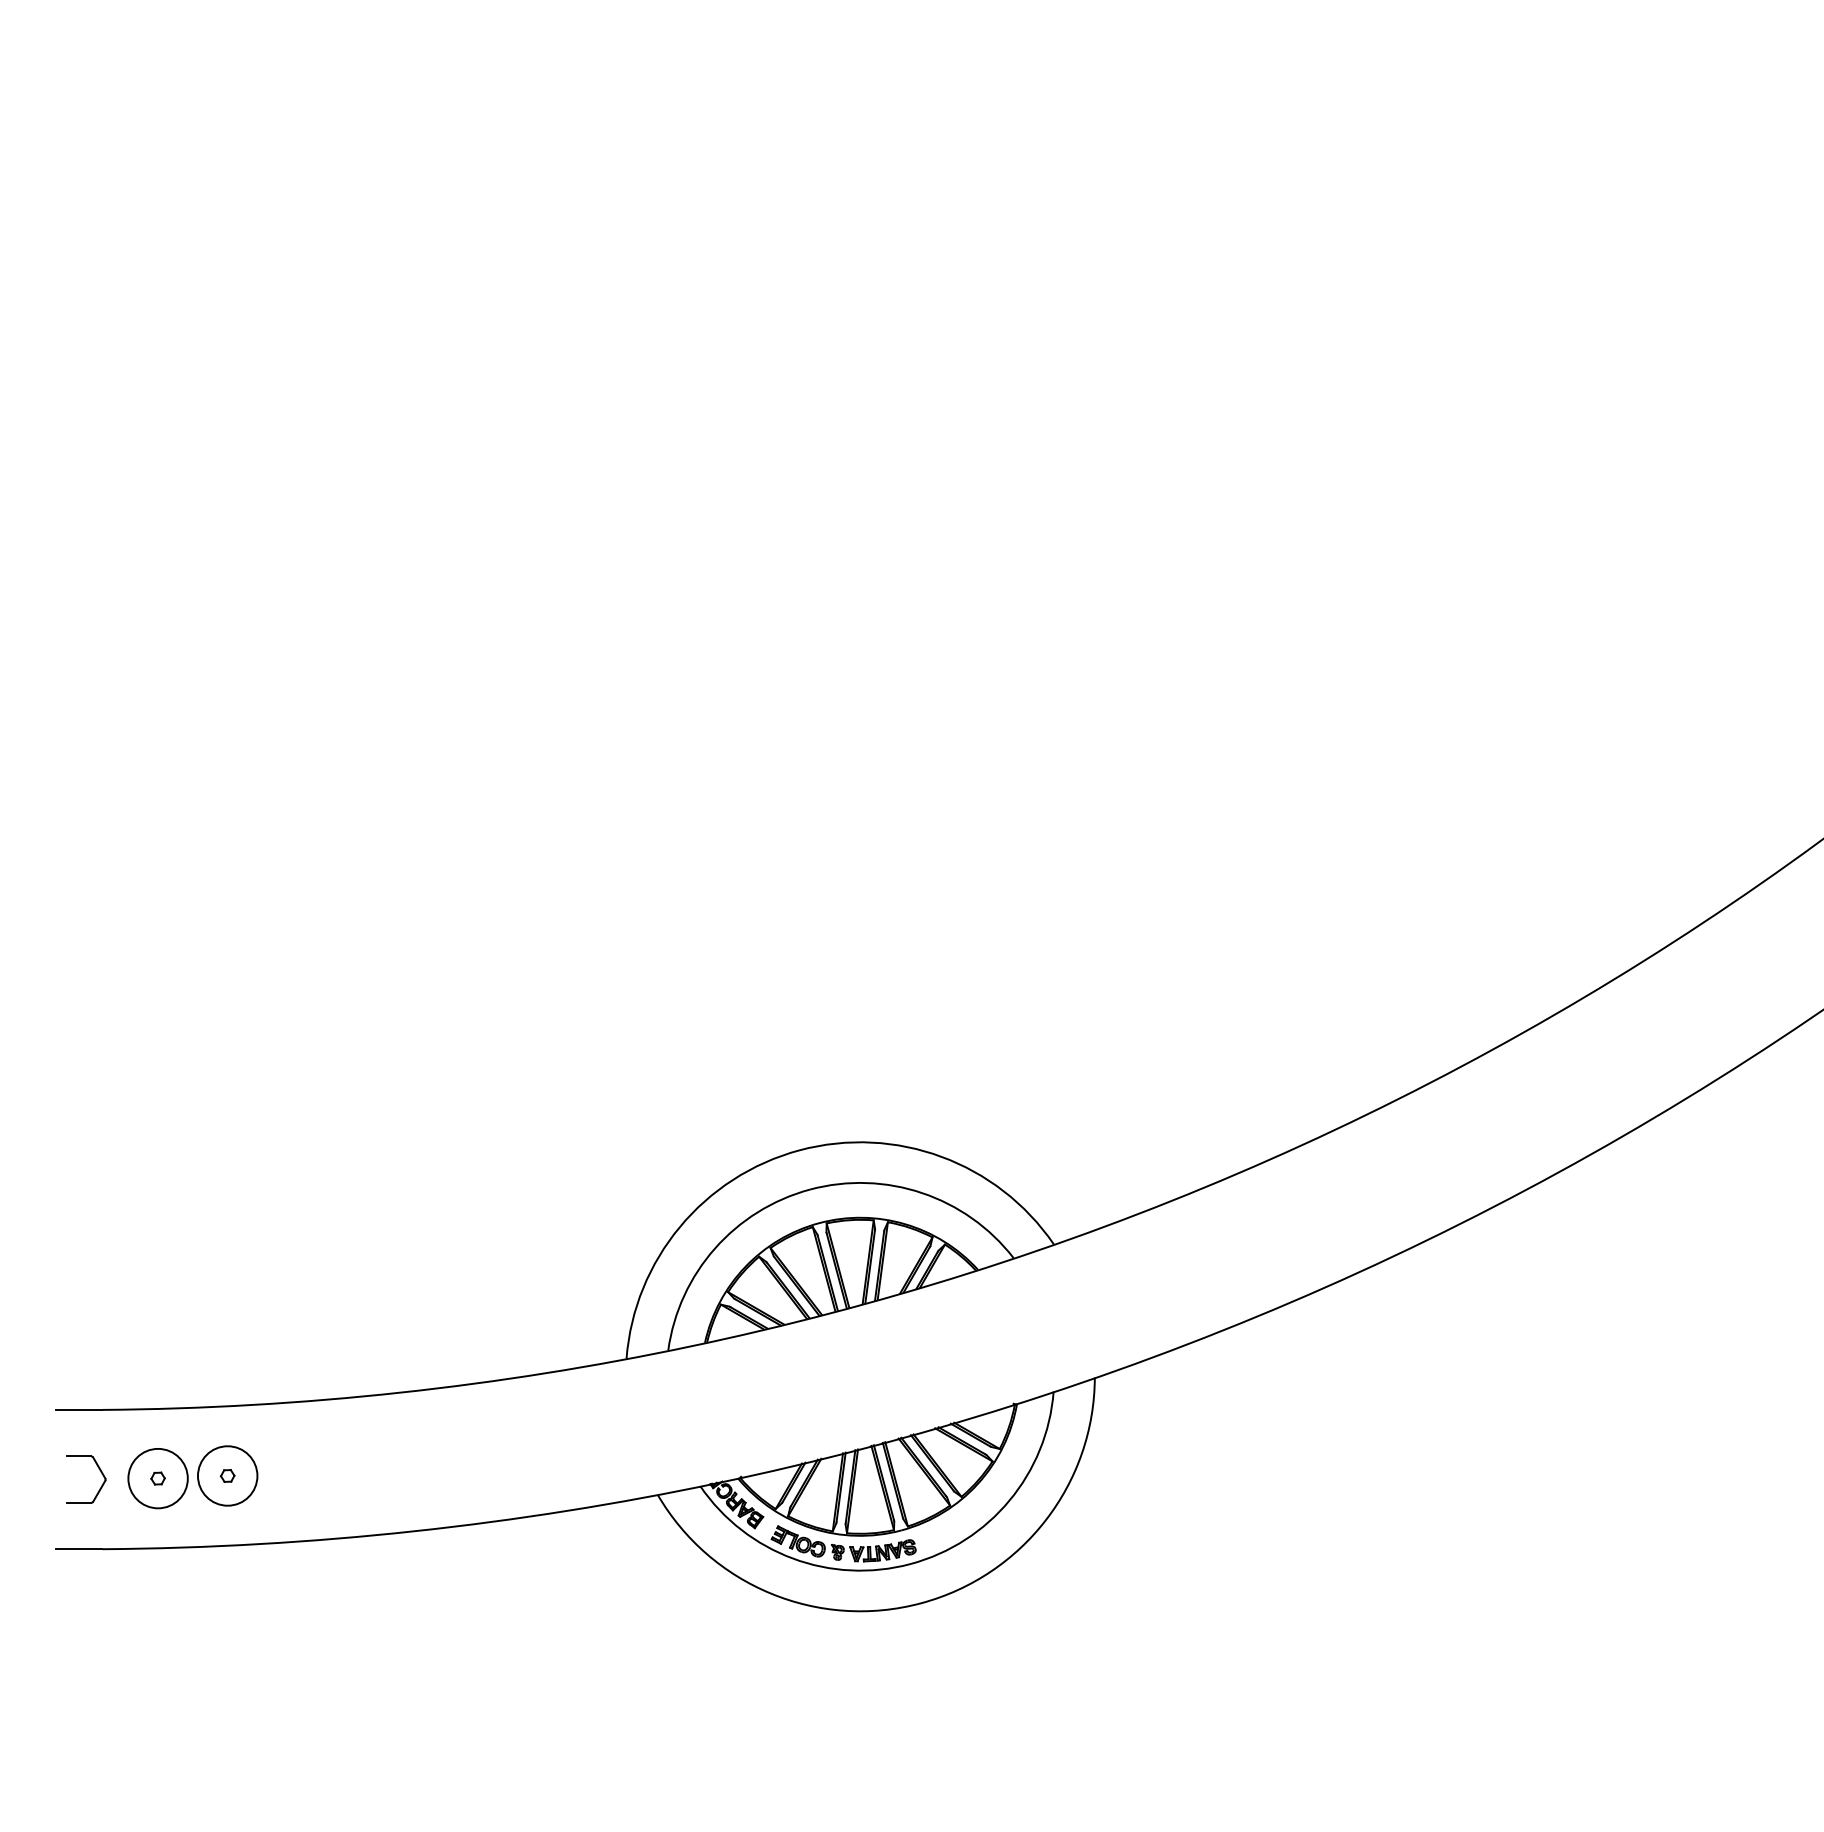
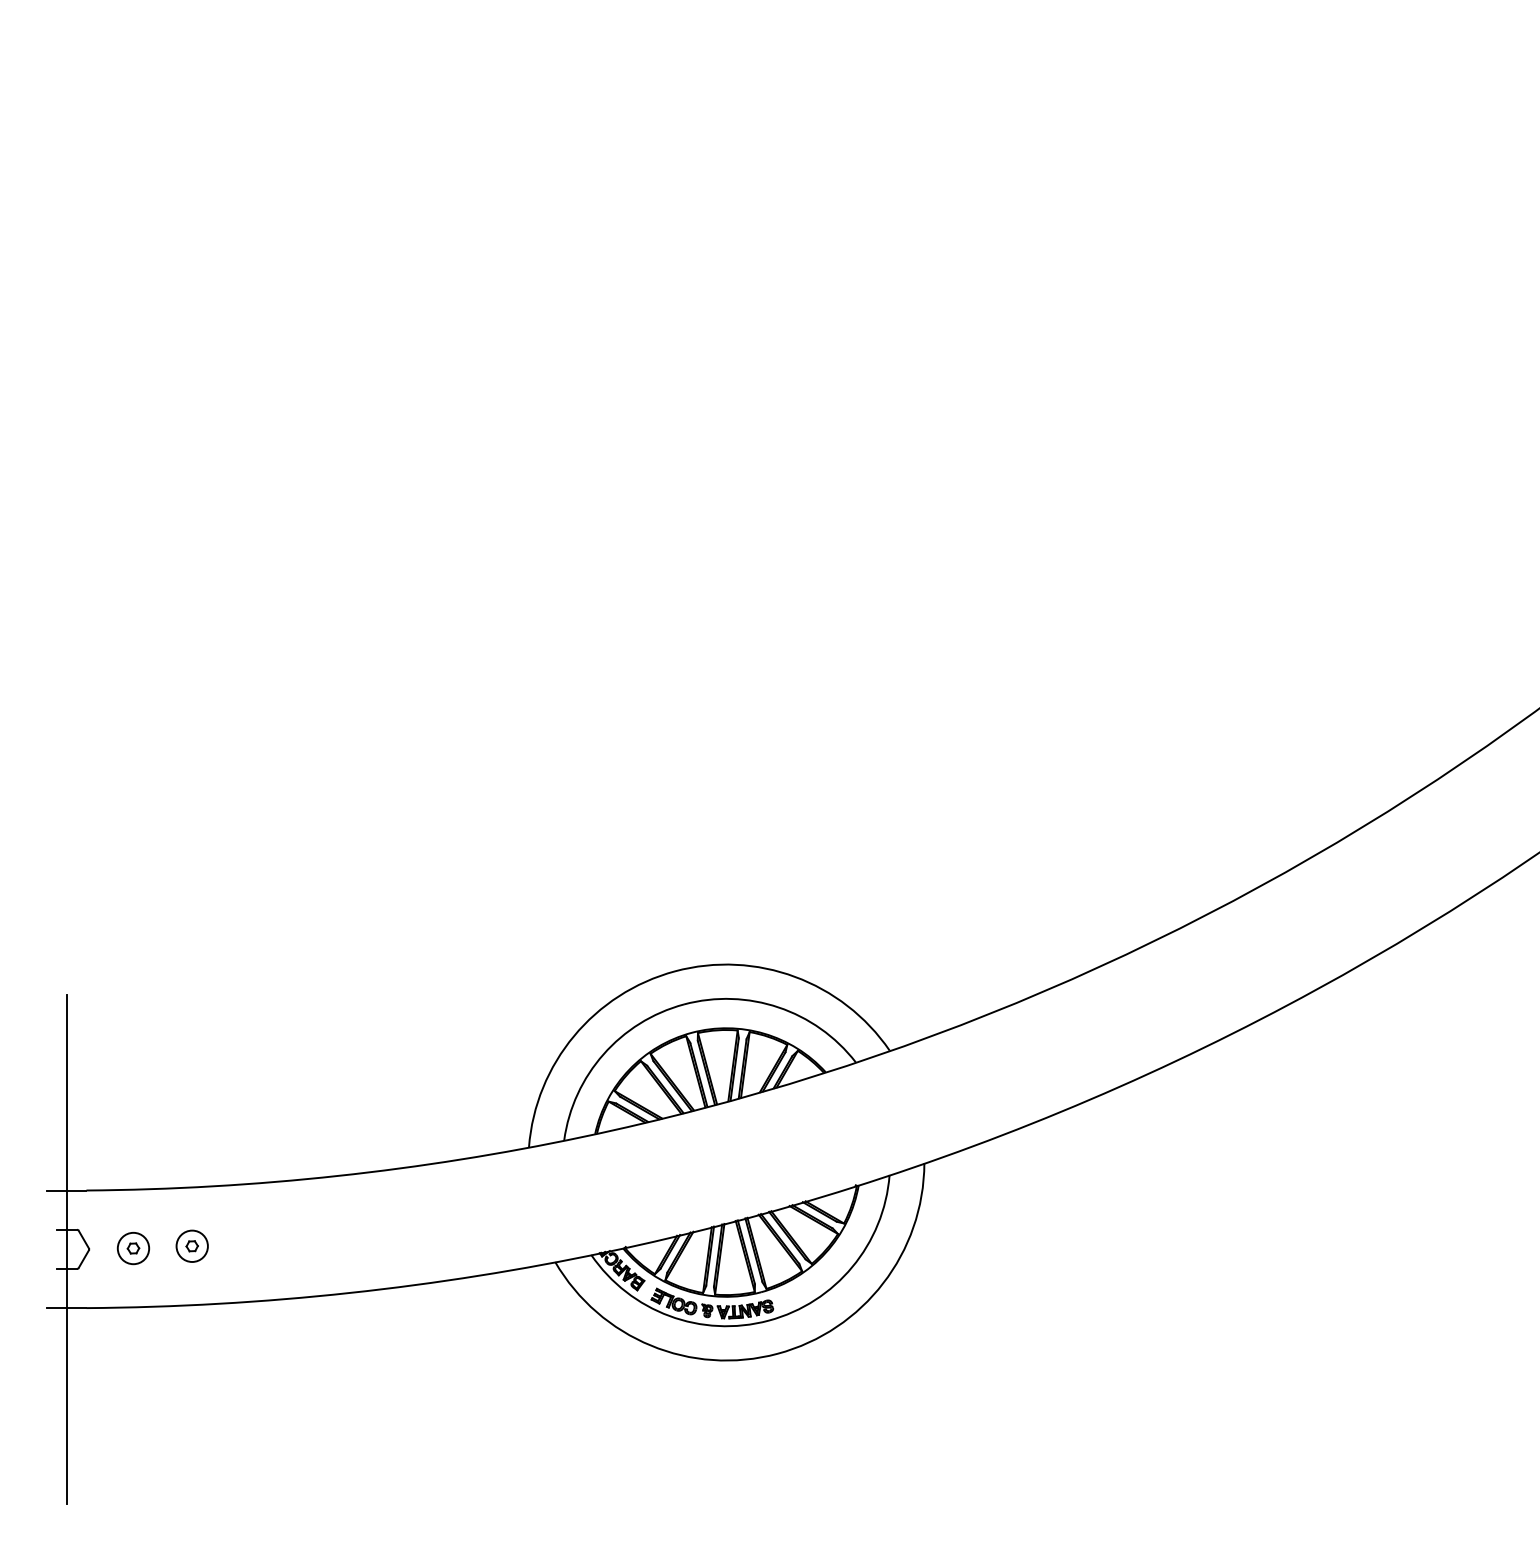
circle: (227, 1475) -> (192, 1245), size x0.62
circle: (157, 1478) -> (132, 1248), size x0.62
line: (79, 1479) -> (67, 1249), added

